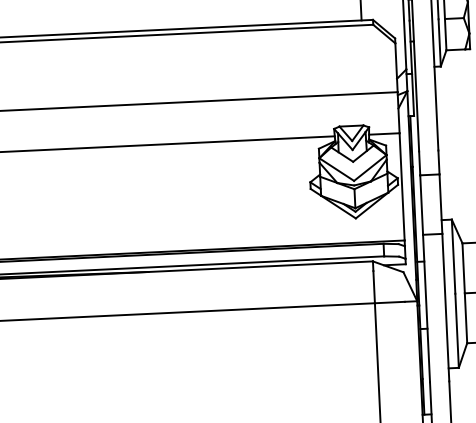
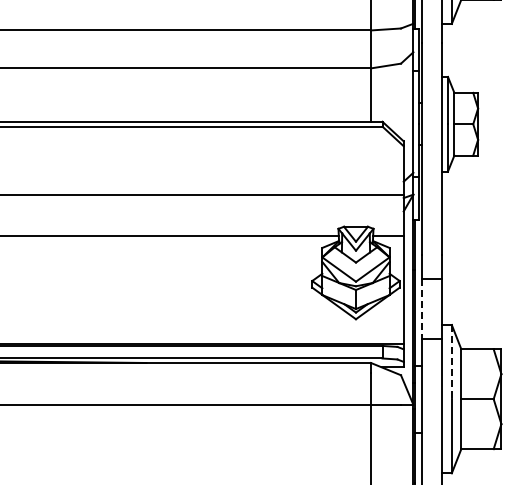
line: (421, 205) -> (422, 309), solid -> dashed
line: (453, 257) -> (451, 362), solid -> dashed

